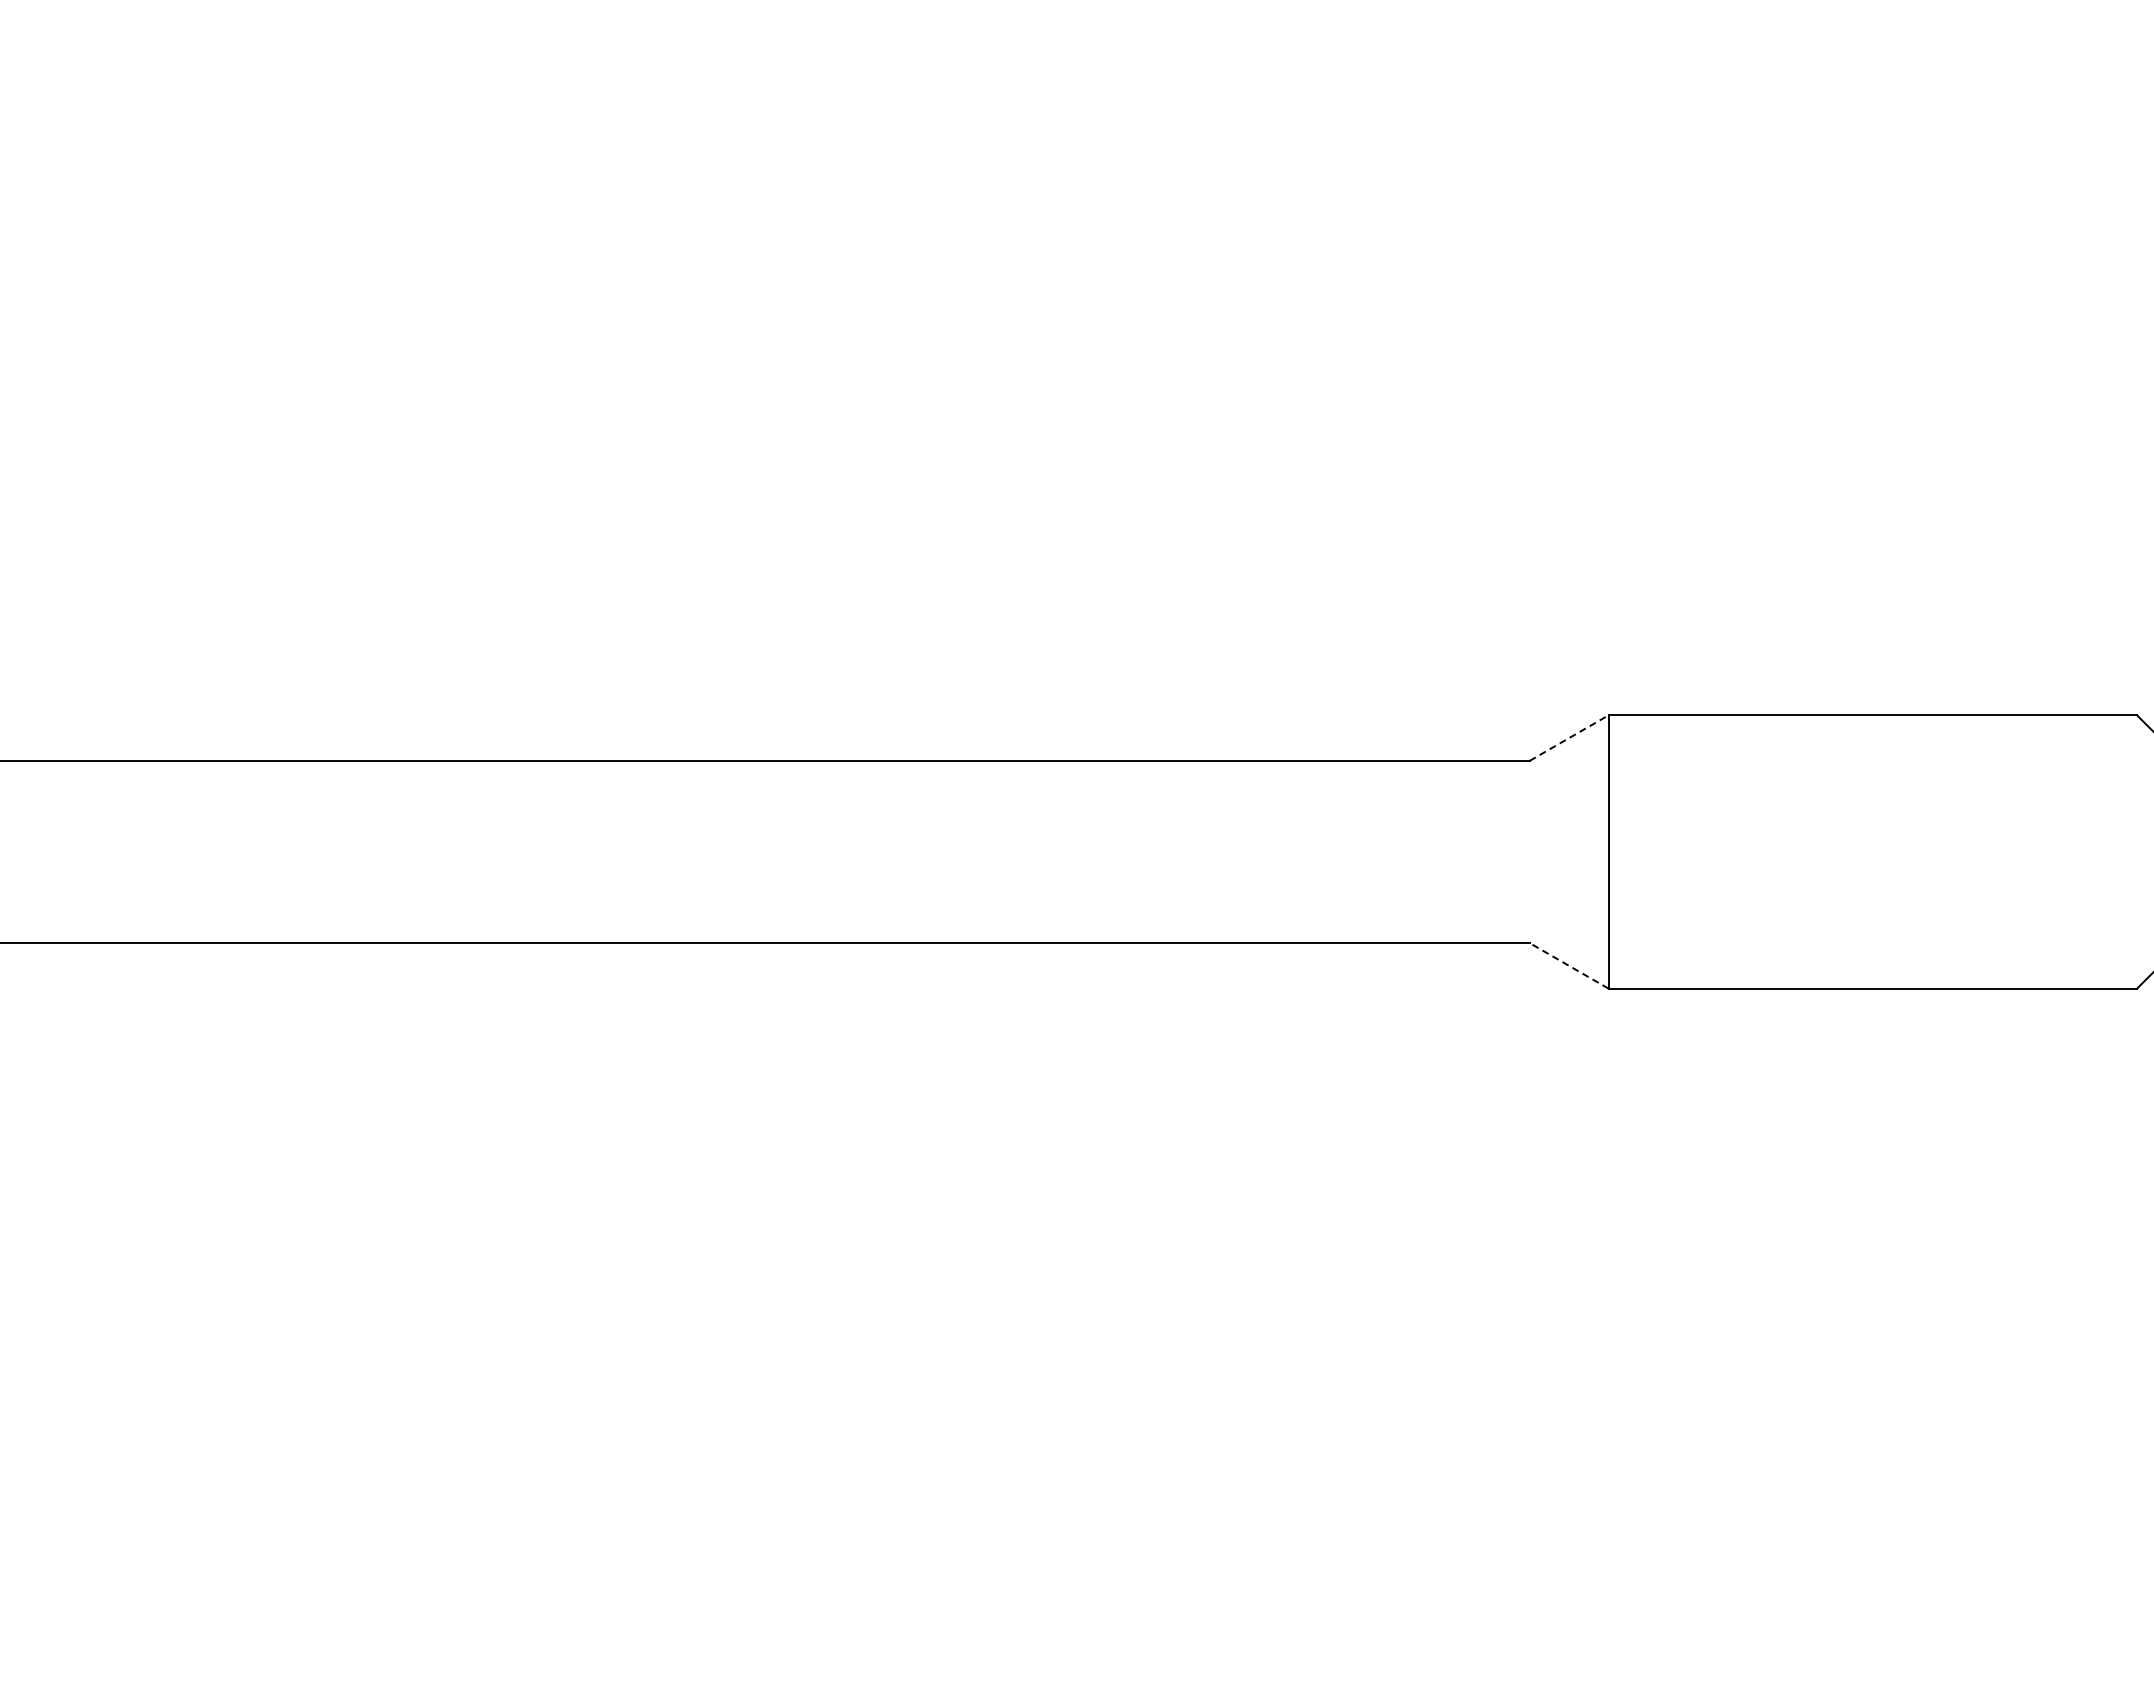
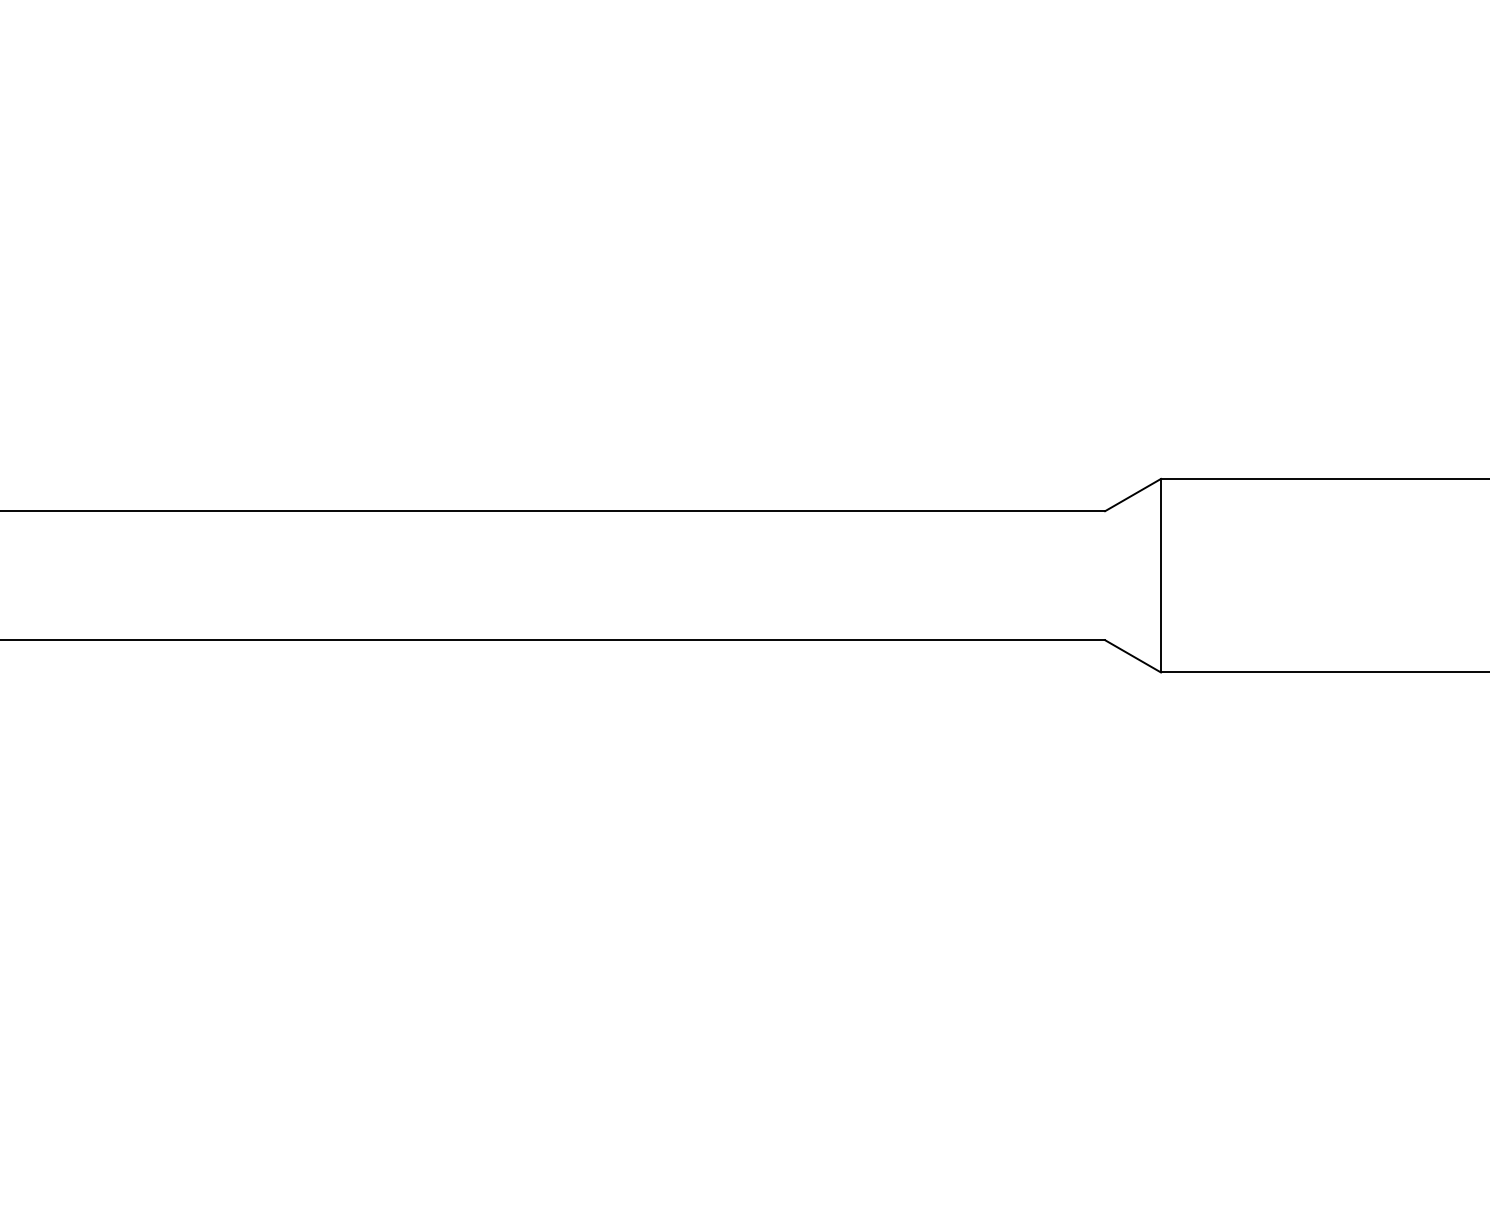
line: (1569, 738) -> (1133, 495), dashed -> solid
line: (1569, 965) -> (1133, 656), dashed -> solid

